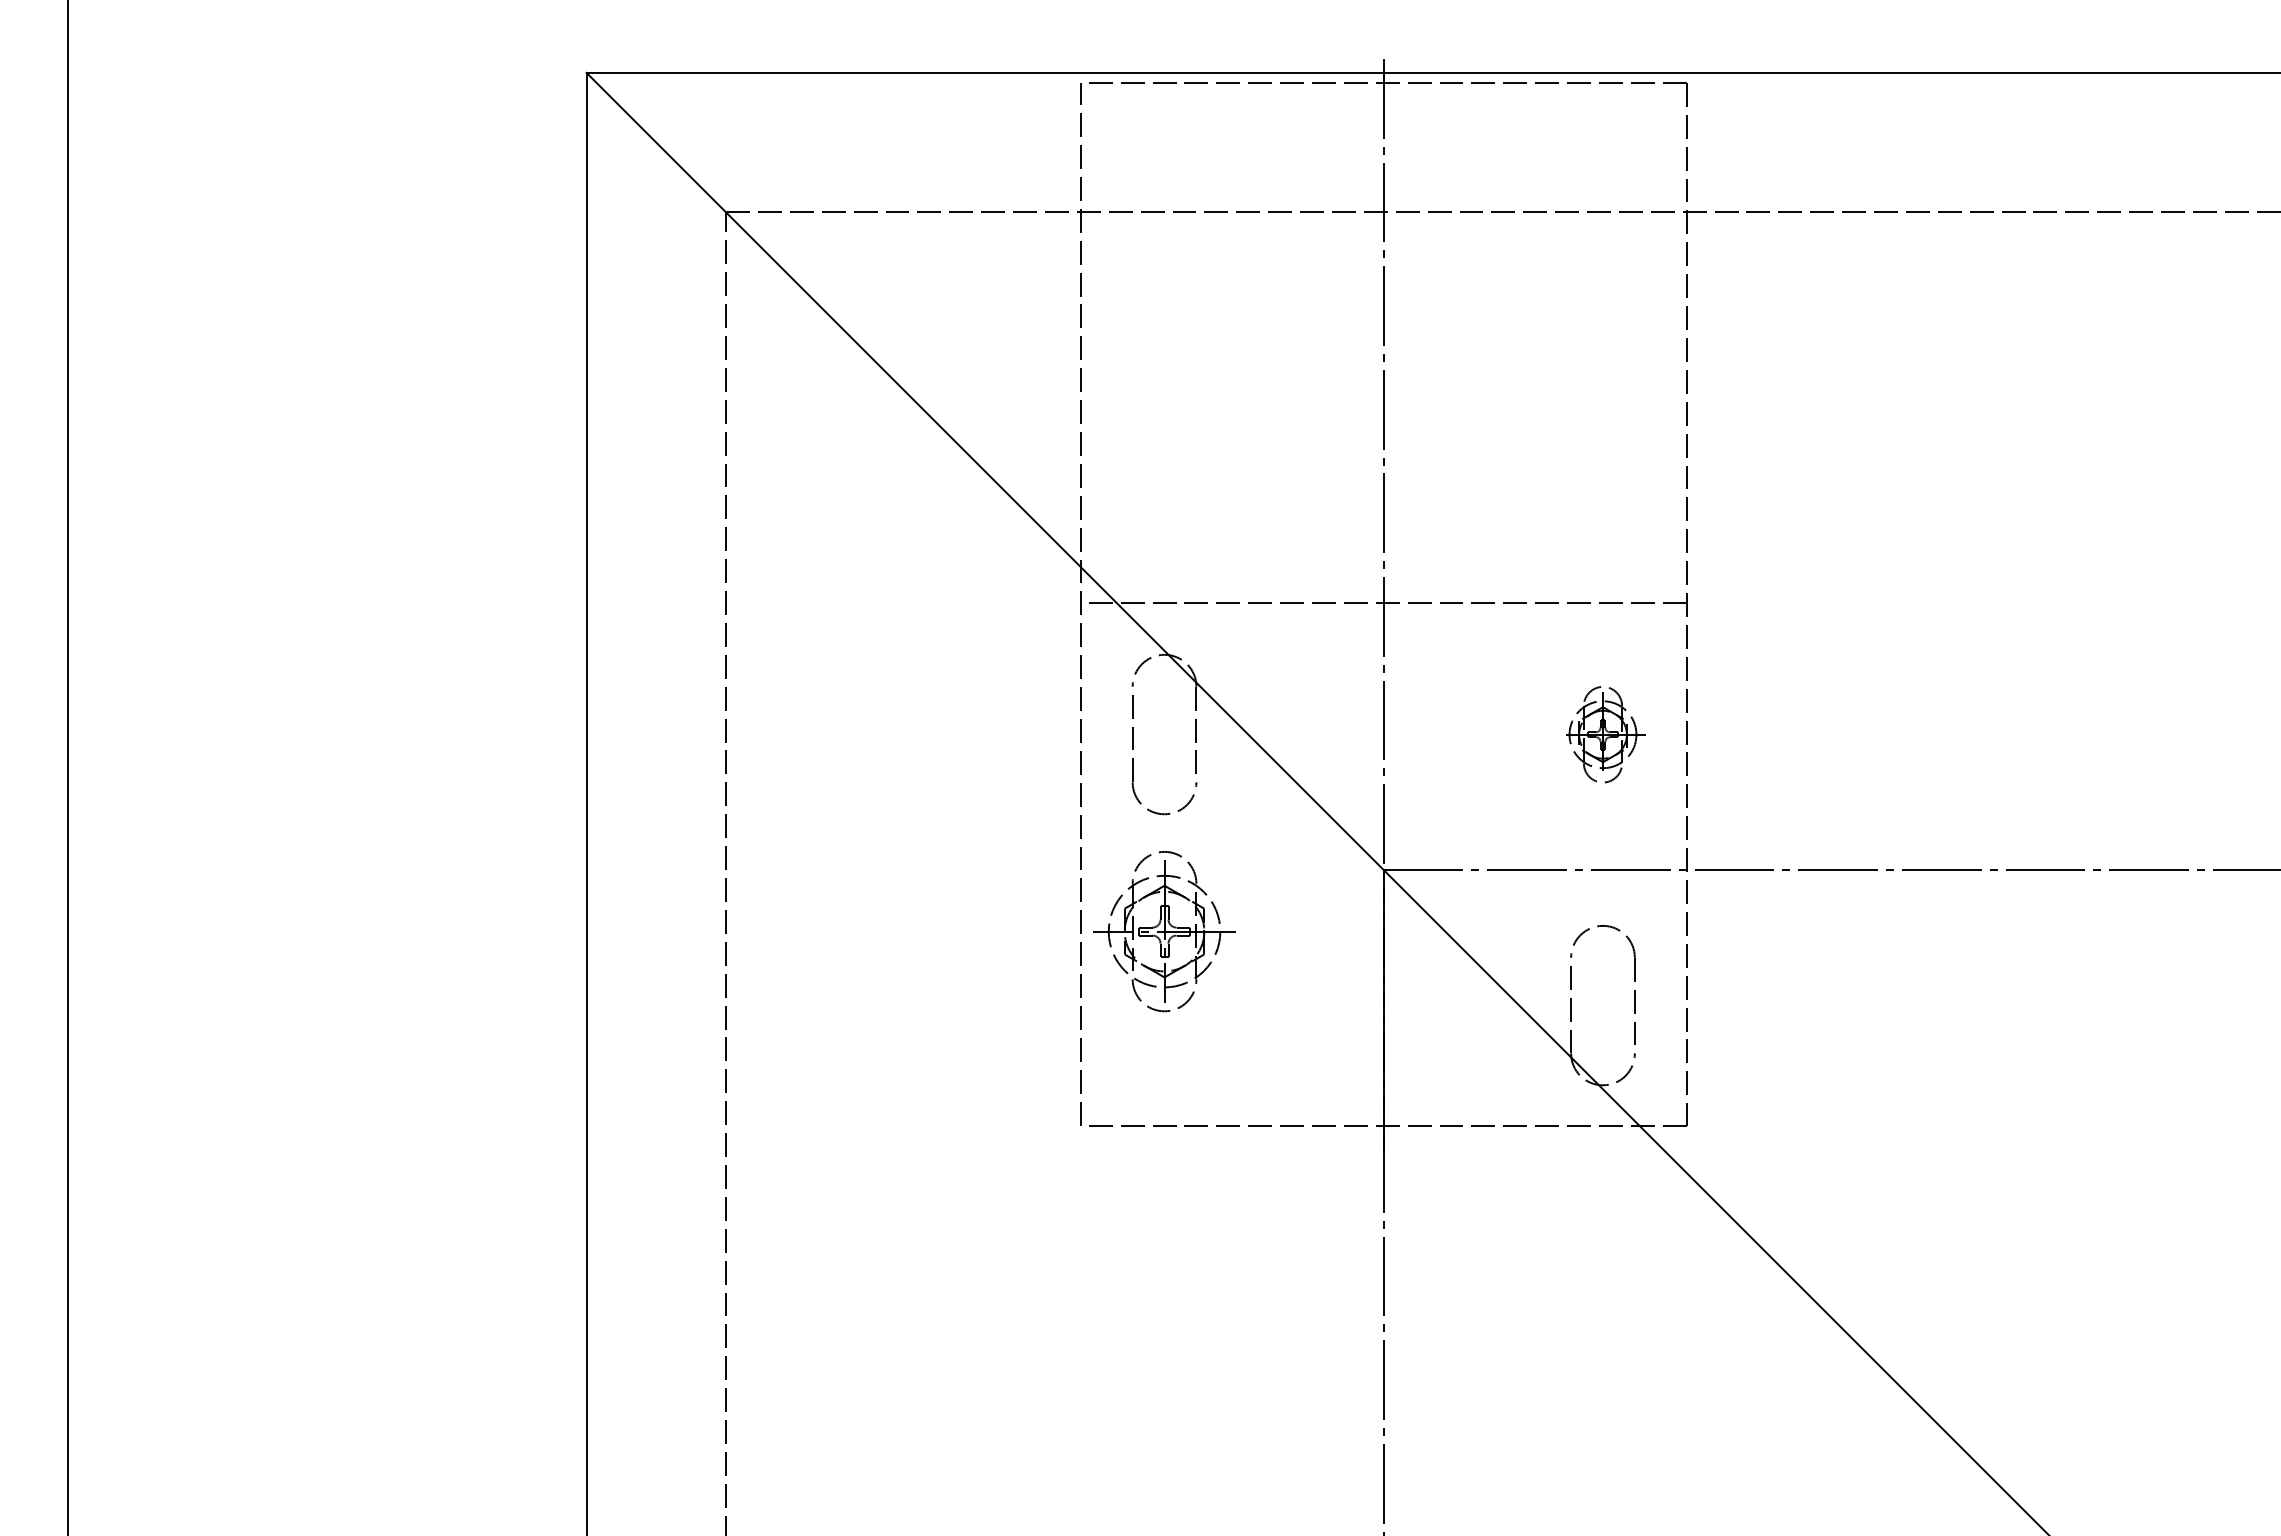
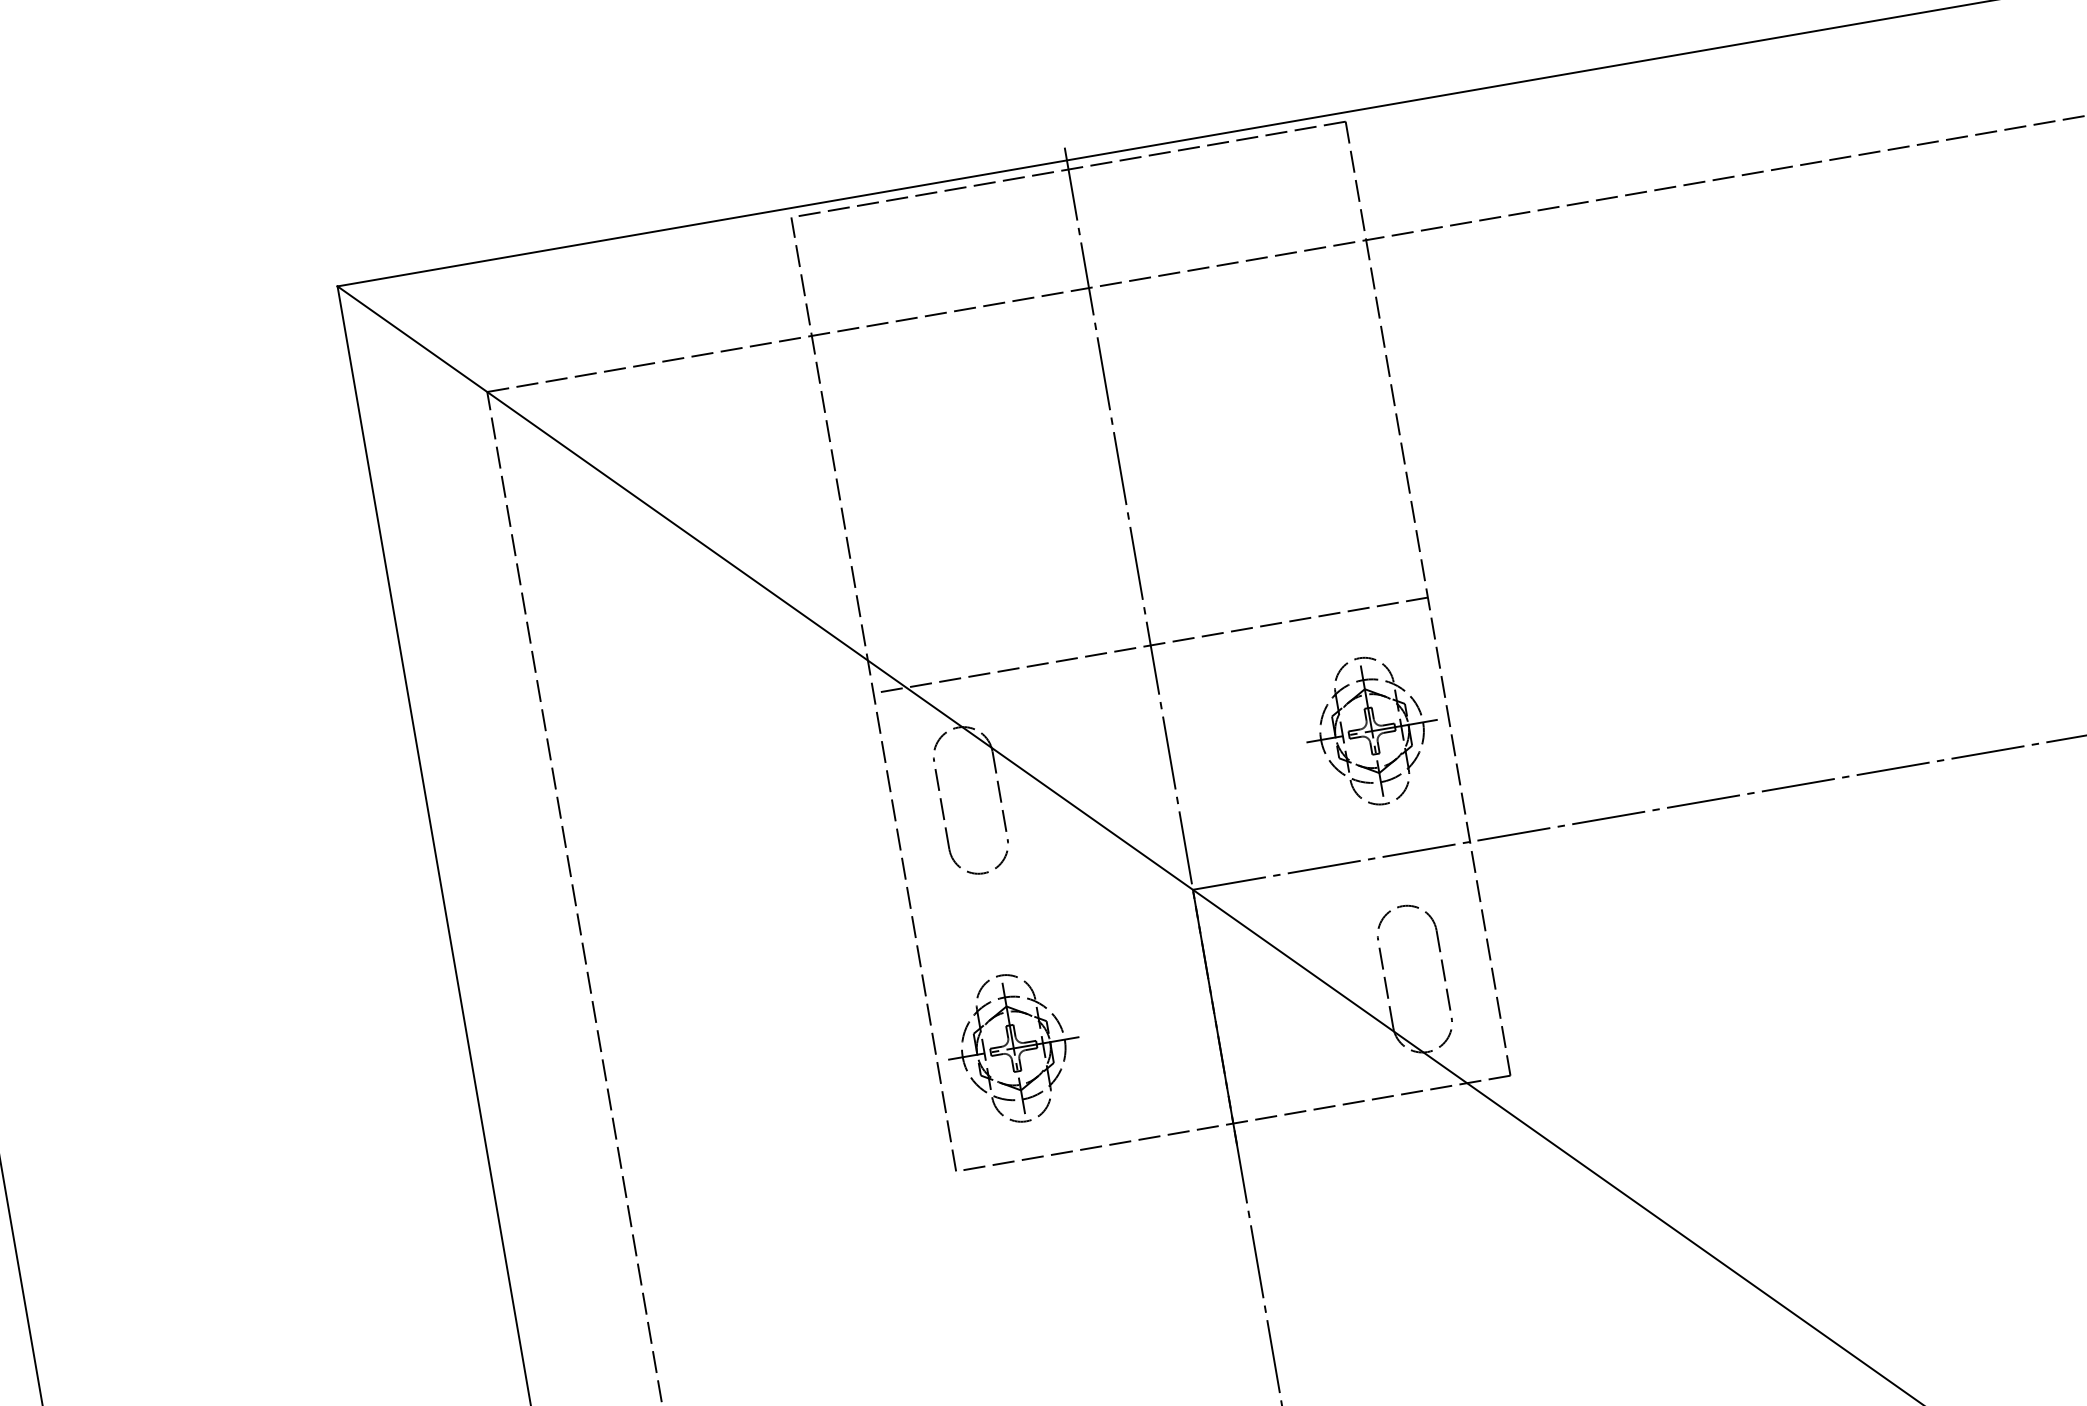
part: (1602, 734) -> (1371, 731), size x1.67
part: (1164, 931) -> (1013, 1048), moved

